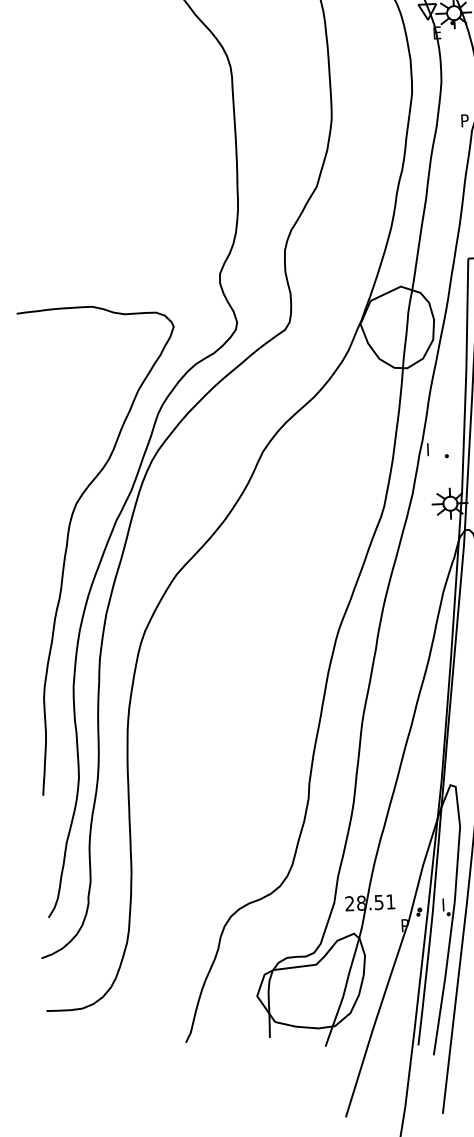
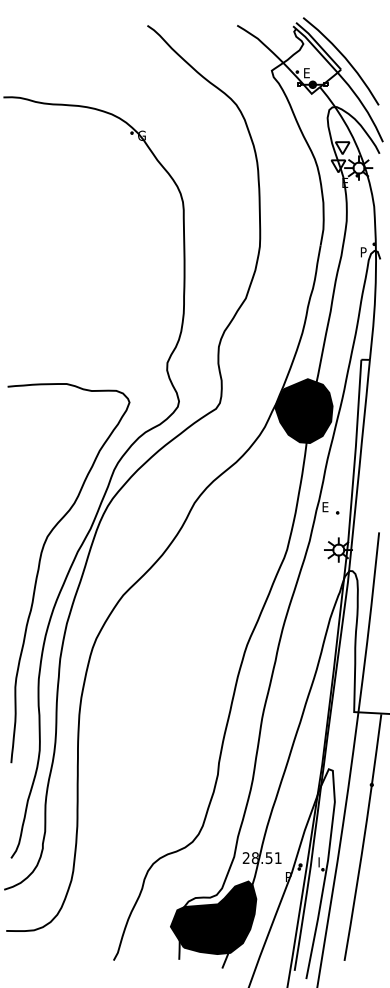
fill: (397, 328) -> (303, 411), added
text: (430, 449) -> (325, 507), I -> E
fill: (311, 981) -> (213, 917), added

